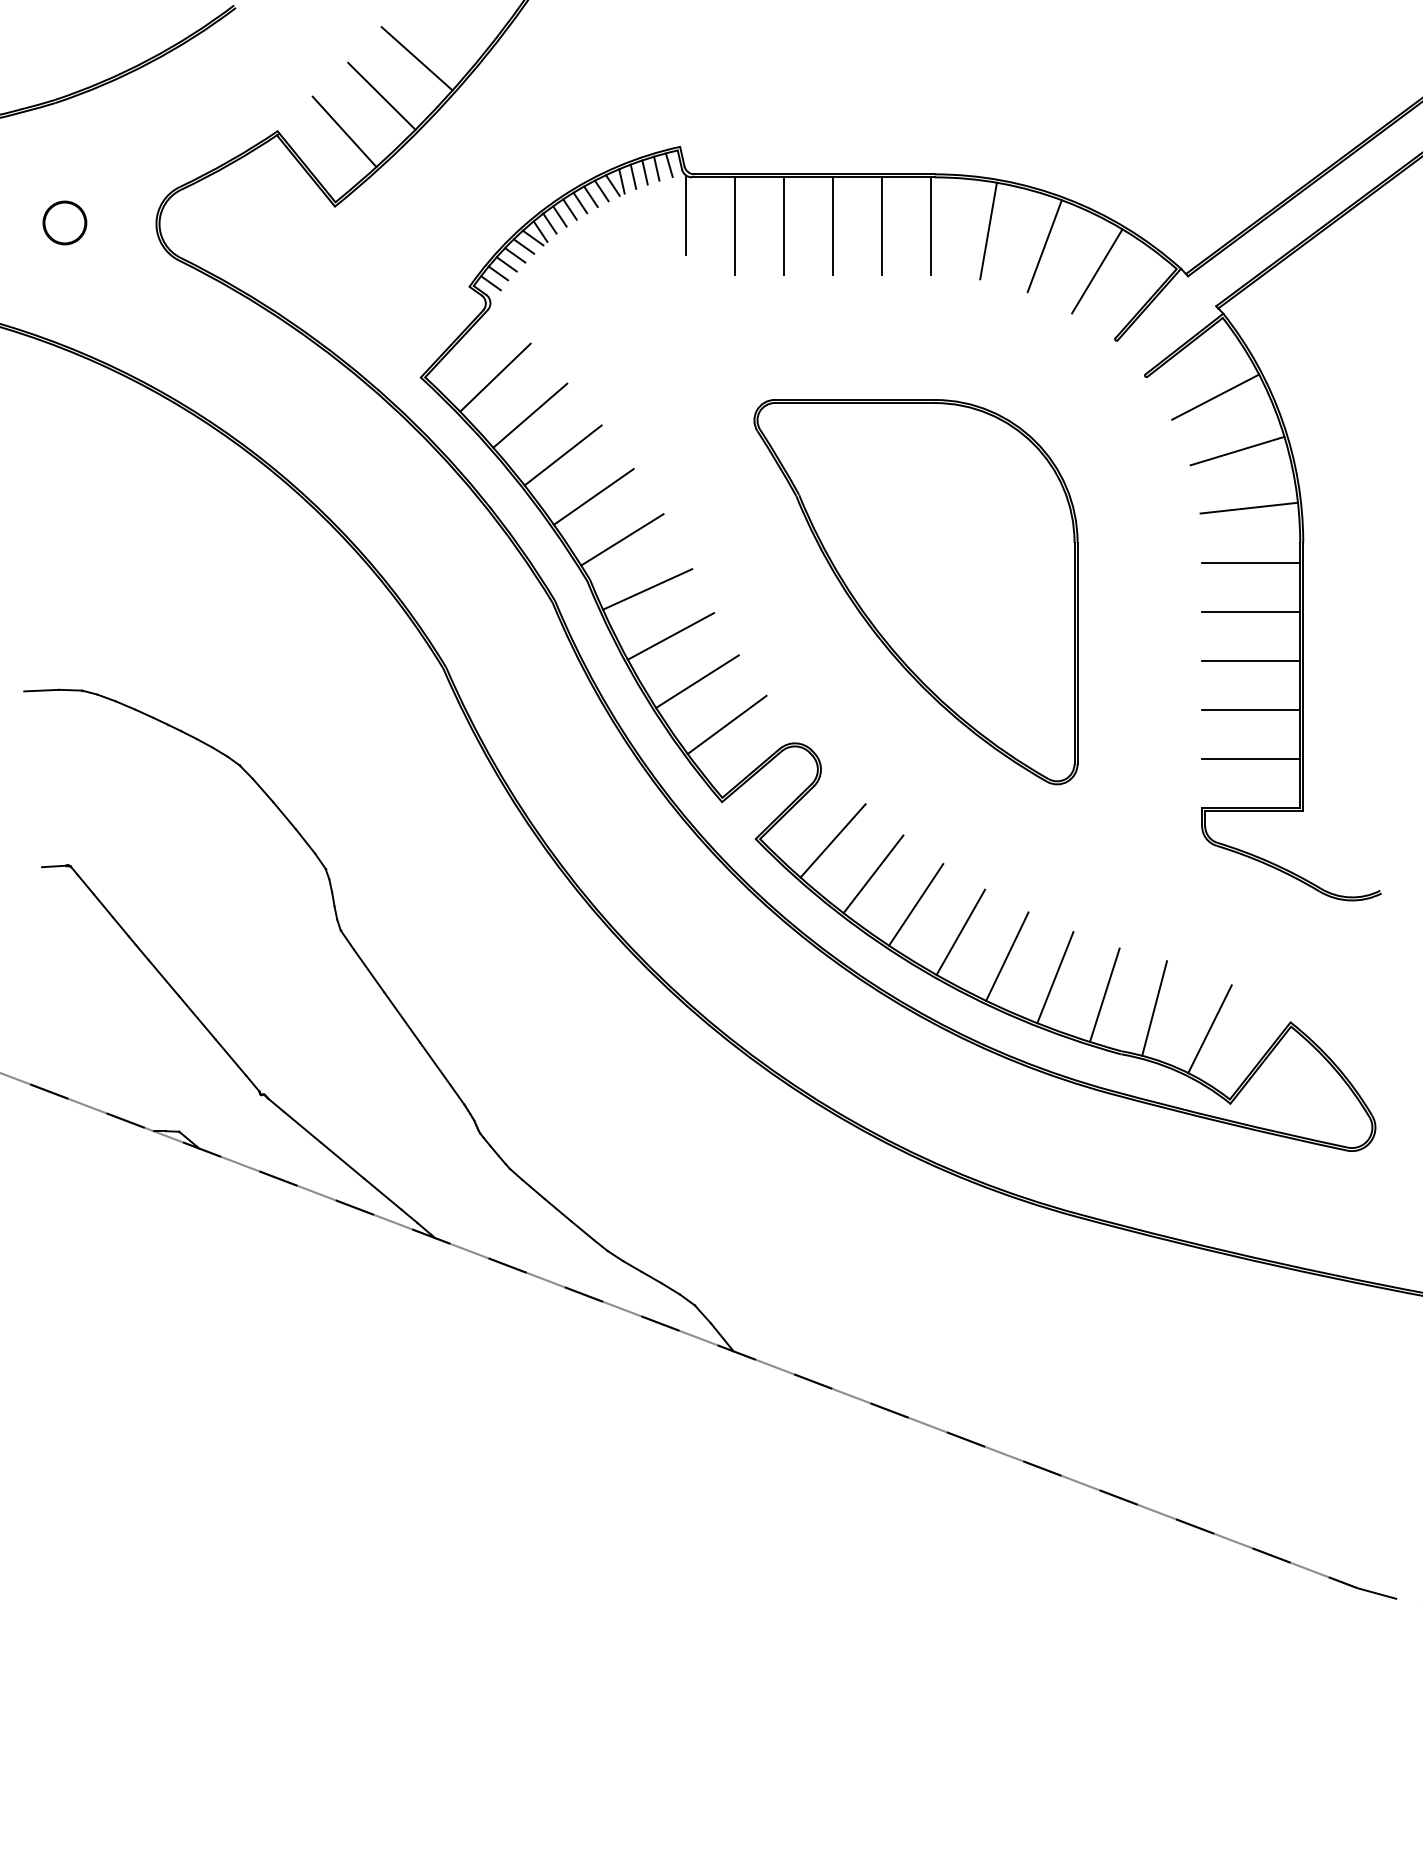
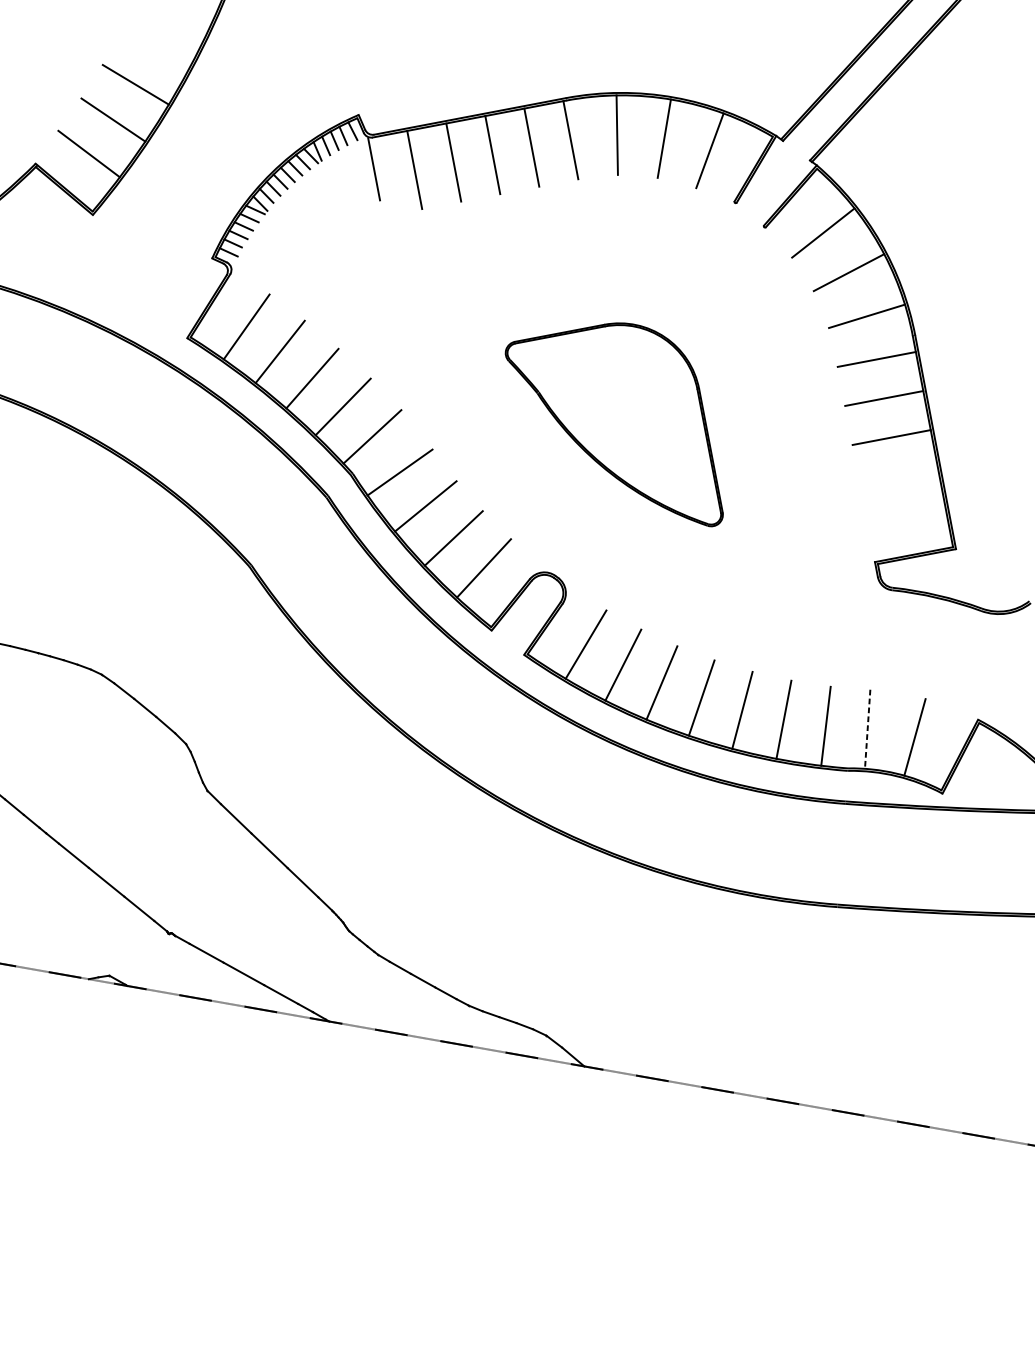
part: (915, 592) -> (613, 434), size x0.7
line: (1251, 709) -> (899, 476), removed
line: (1251, 758) -> (906, 515), removed
line: (1154, 1008) -> (867, 729), solid -> dashed

